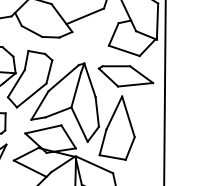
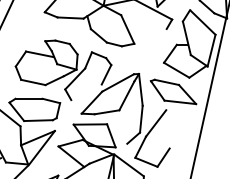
line: (85, 16) -> (148, 32), removed
line: (31, 95) -> (86, 92), removed
line: (127, 117) -> (167, 129), removed
line: (79, 124) -> (123, 126), removed

